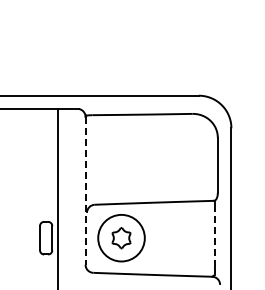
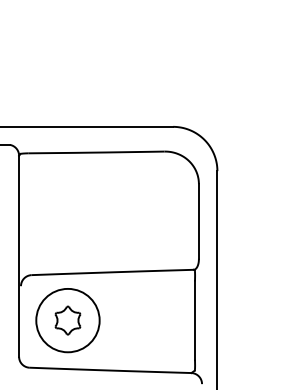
line: (85, 190) -> (18, 255), dashed -> solid
line: (214, 238) -> (194, 321), dashed -> solid

